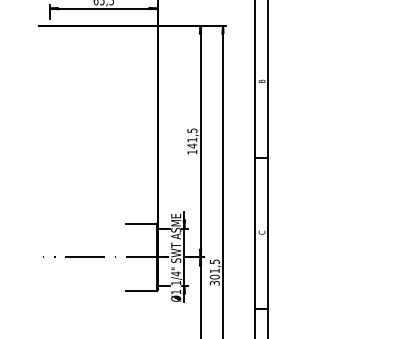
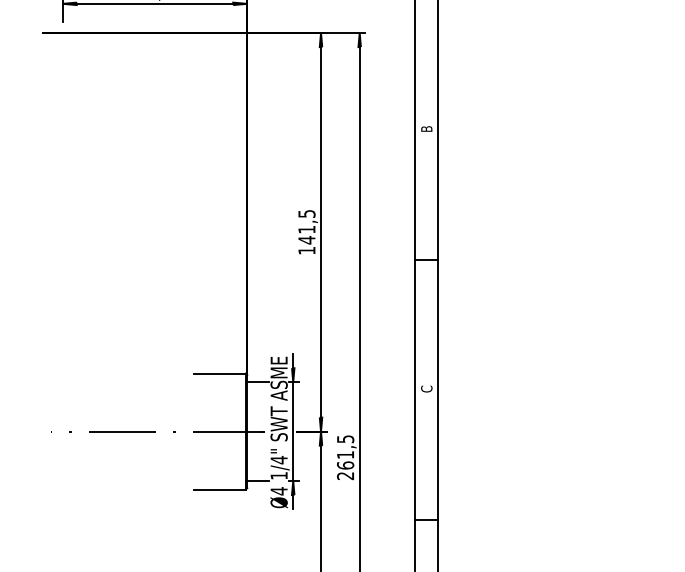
text: (214, 279) -> (345, 469), 301,5 -> 261,5
text: (176, 291) -> (279, 490), Ø1 -> Ø4

